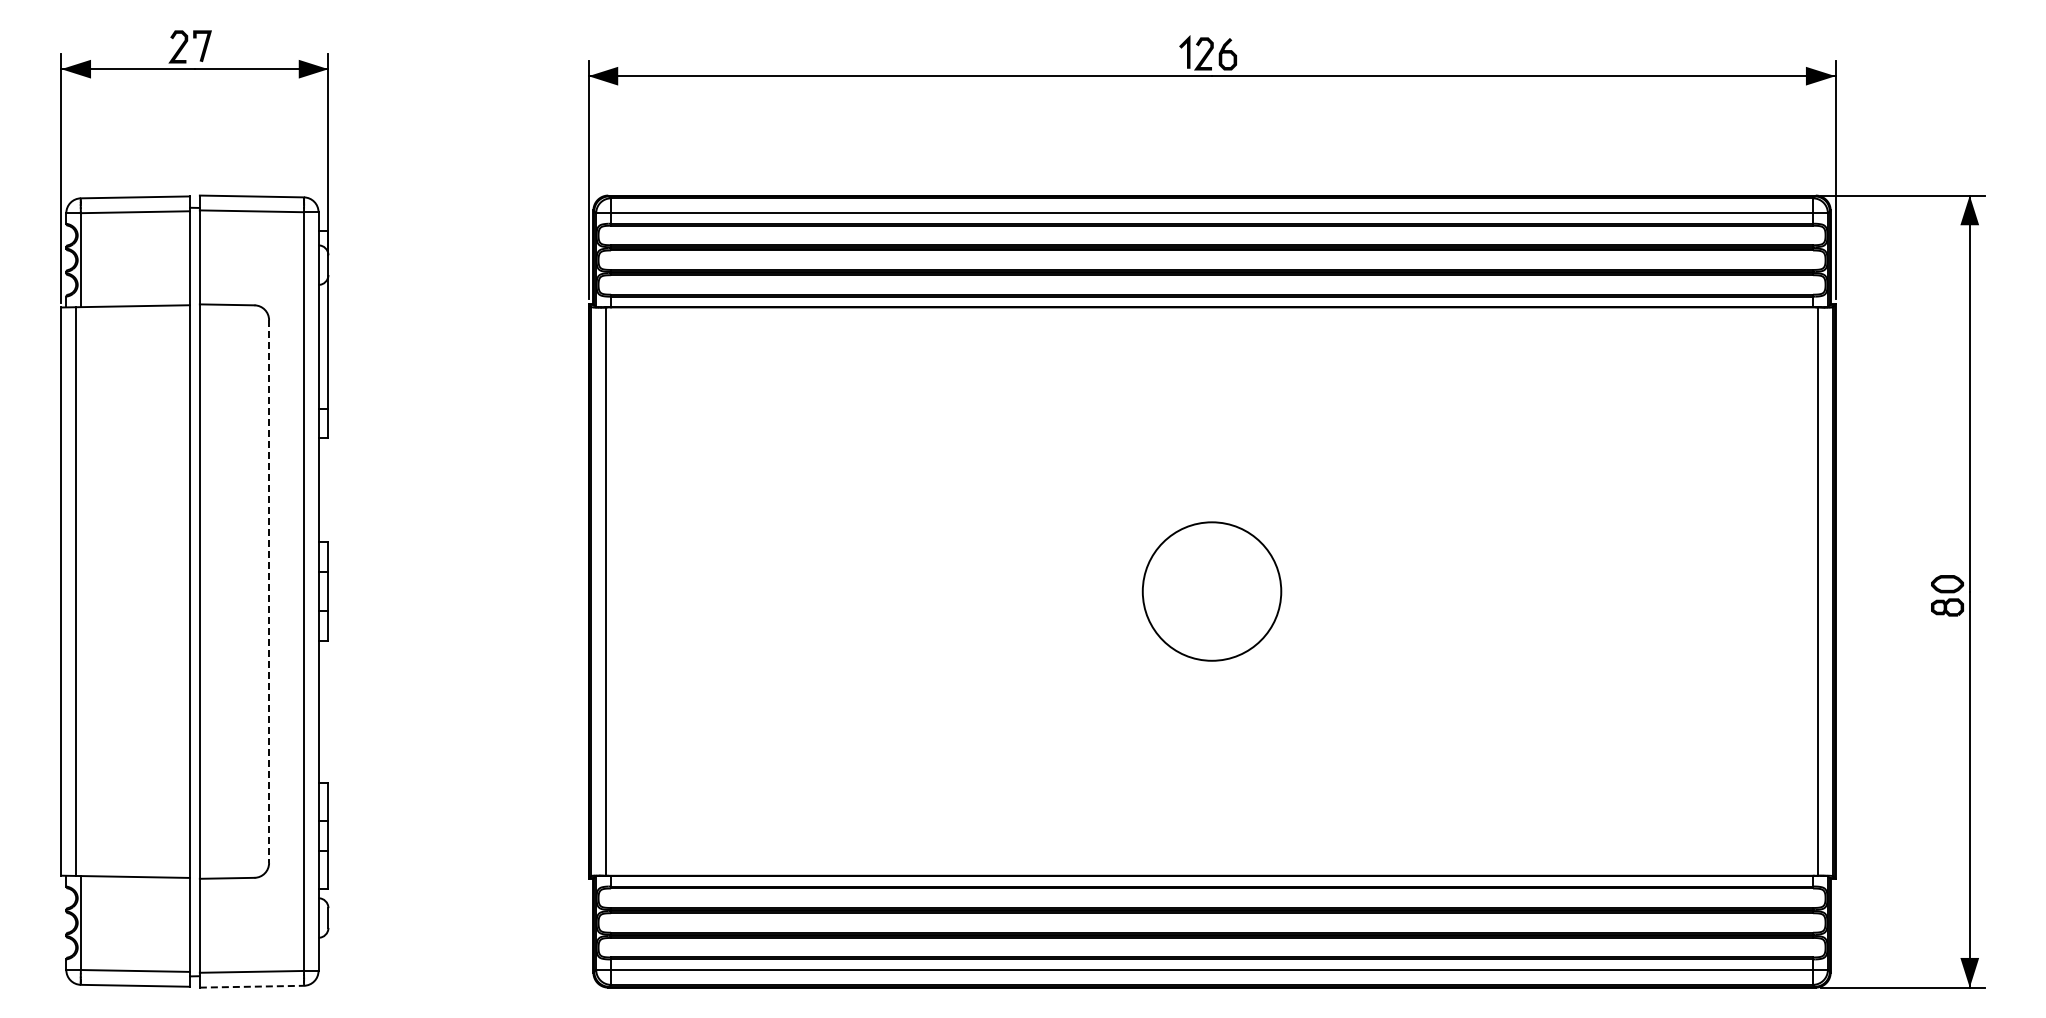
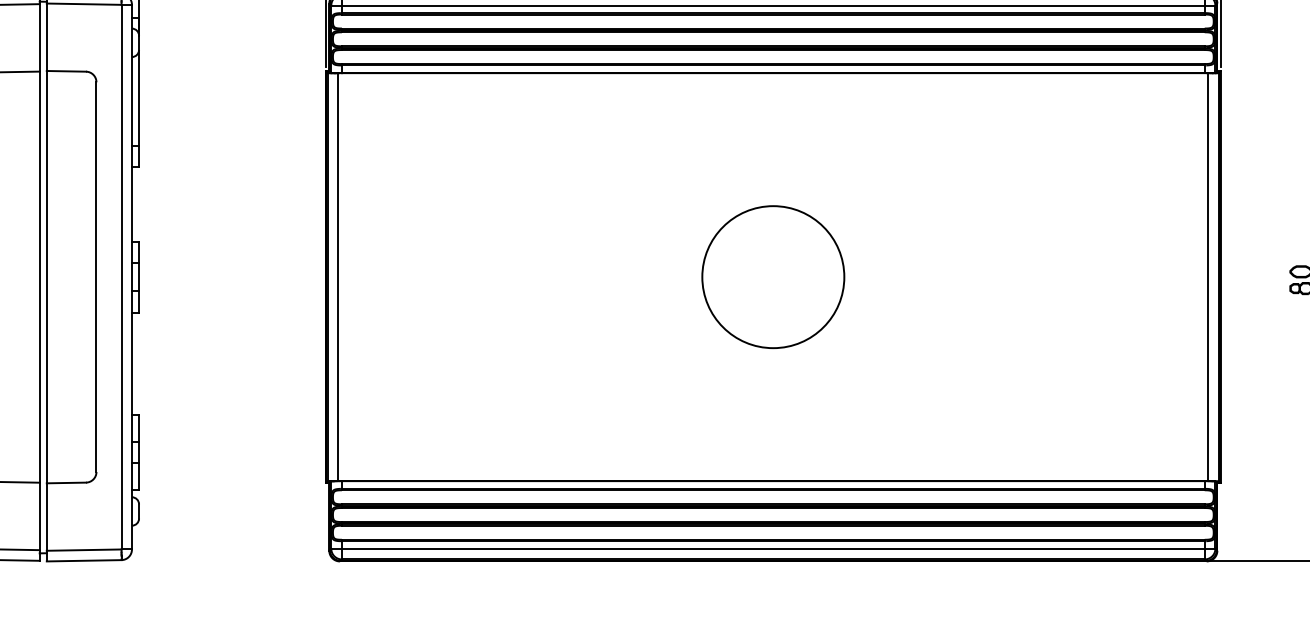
circle: (1211, 591) -> (772, 277), size x1.43
line: (269, 592) -> (96, 277), dashed -> solid
line: (252, 986) -> (84, 560), dashed -> solid

